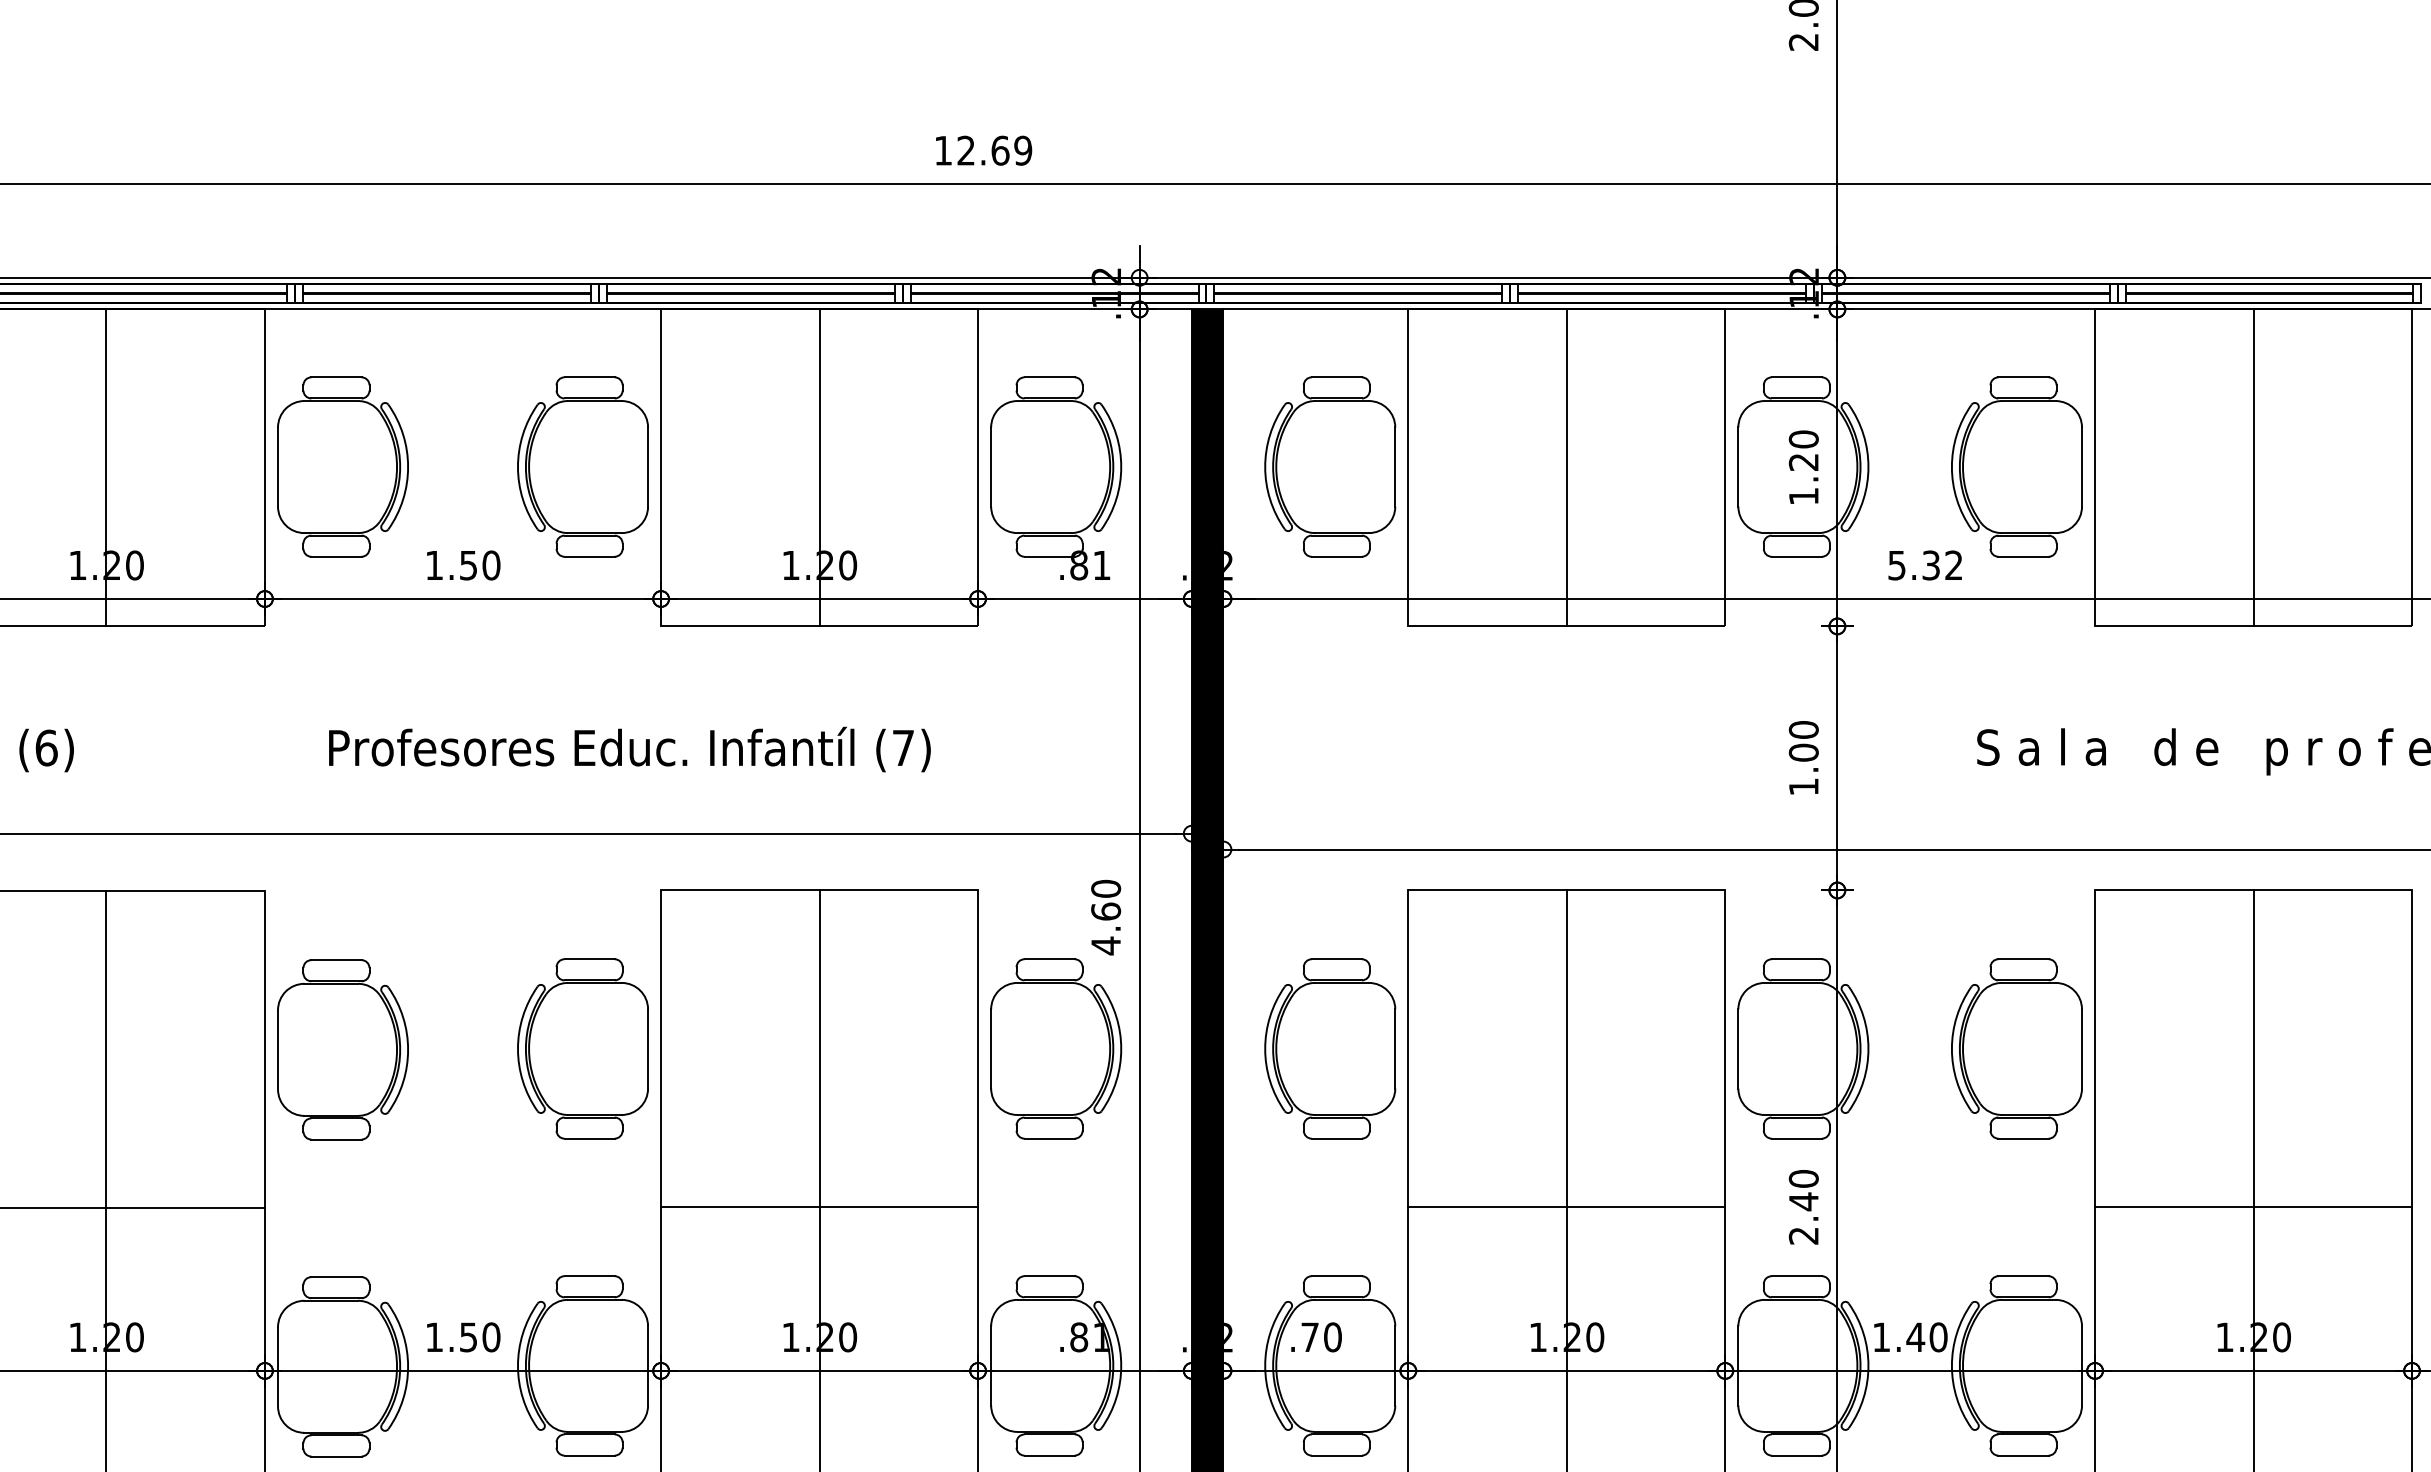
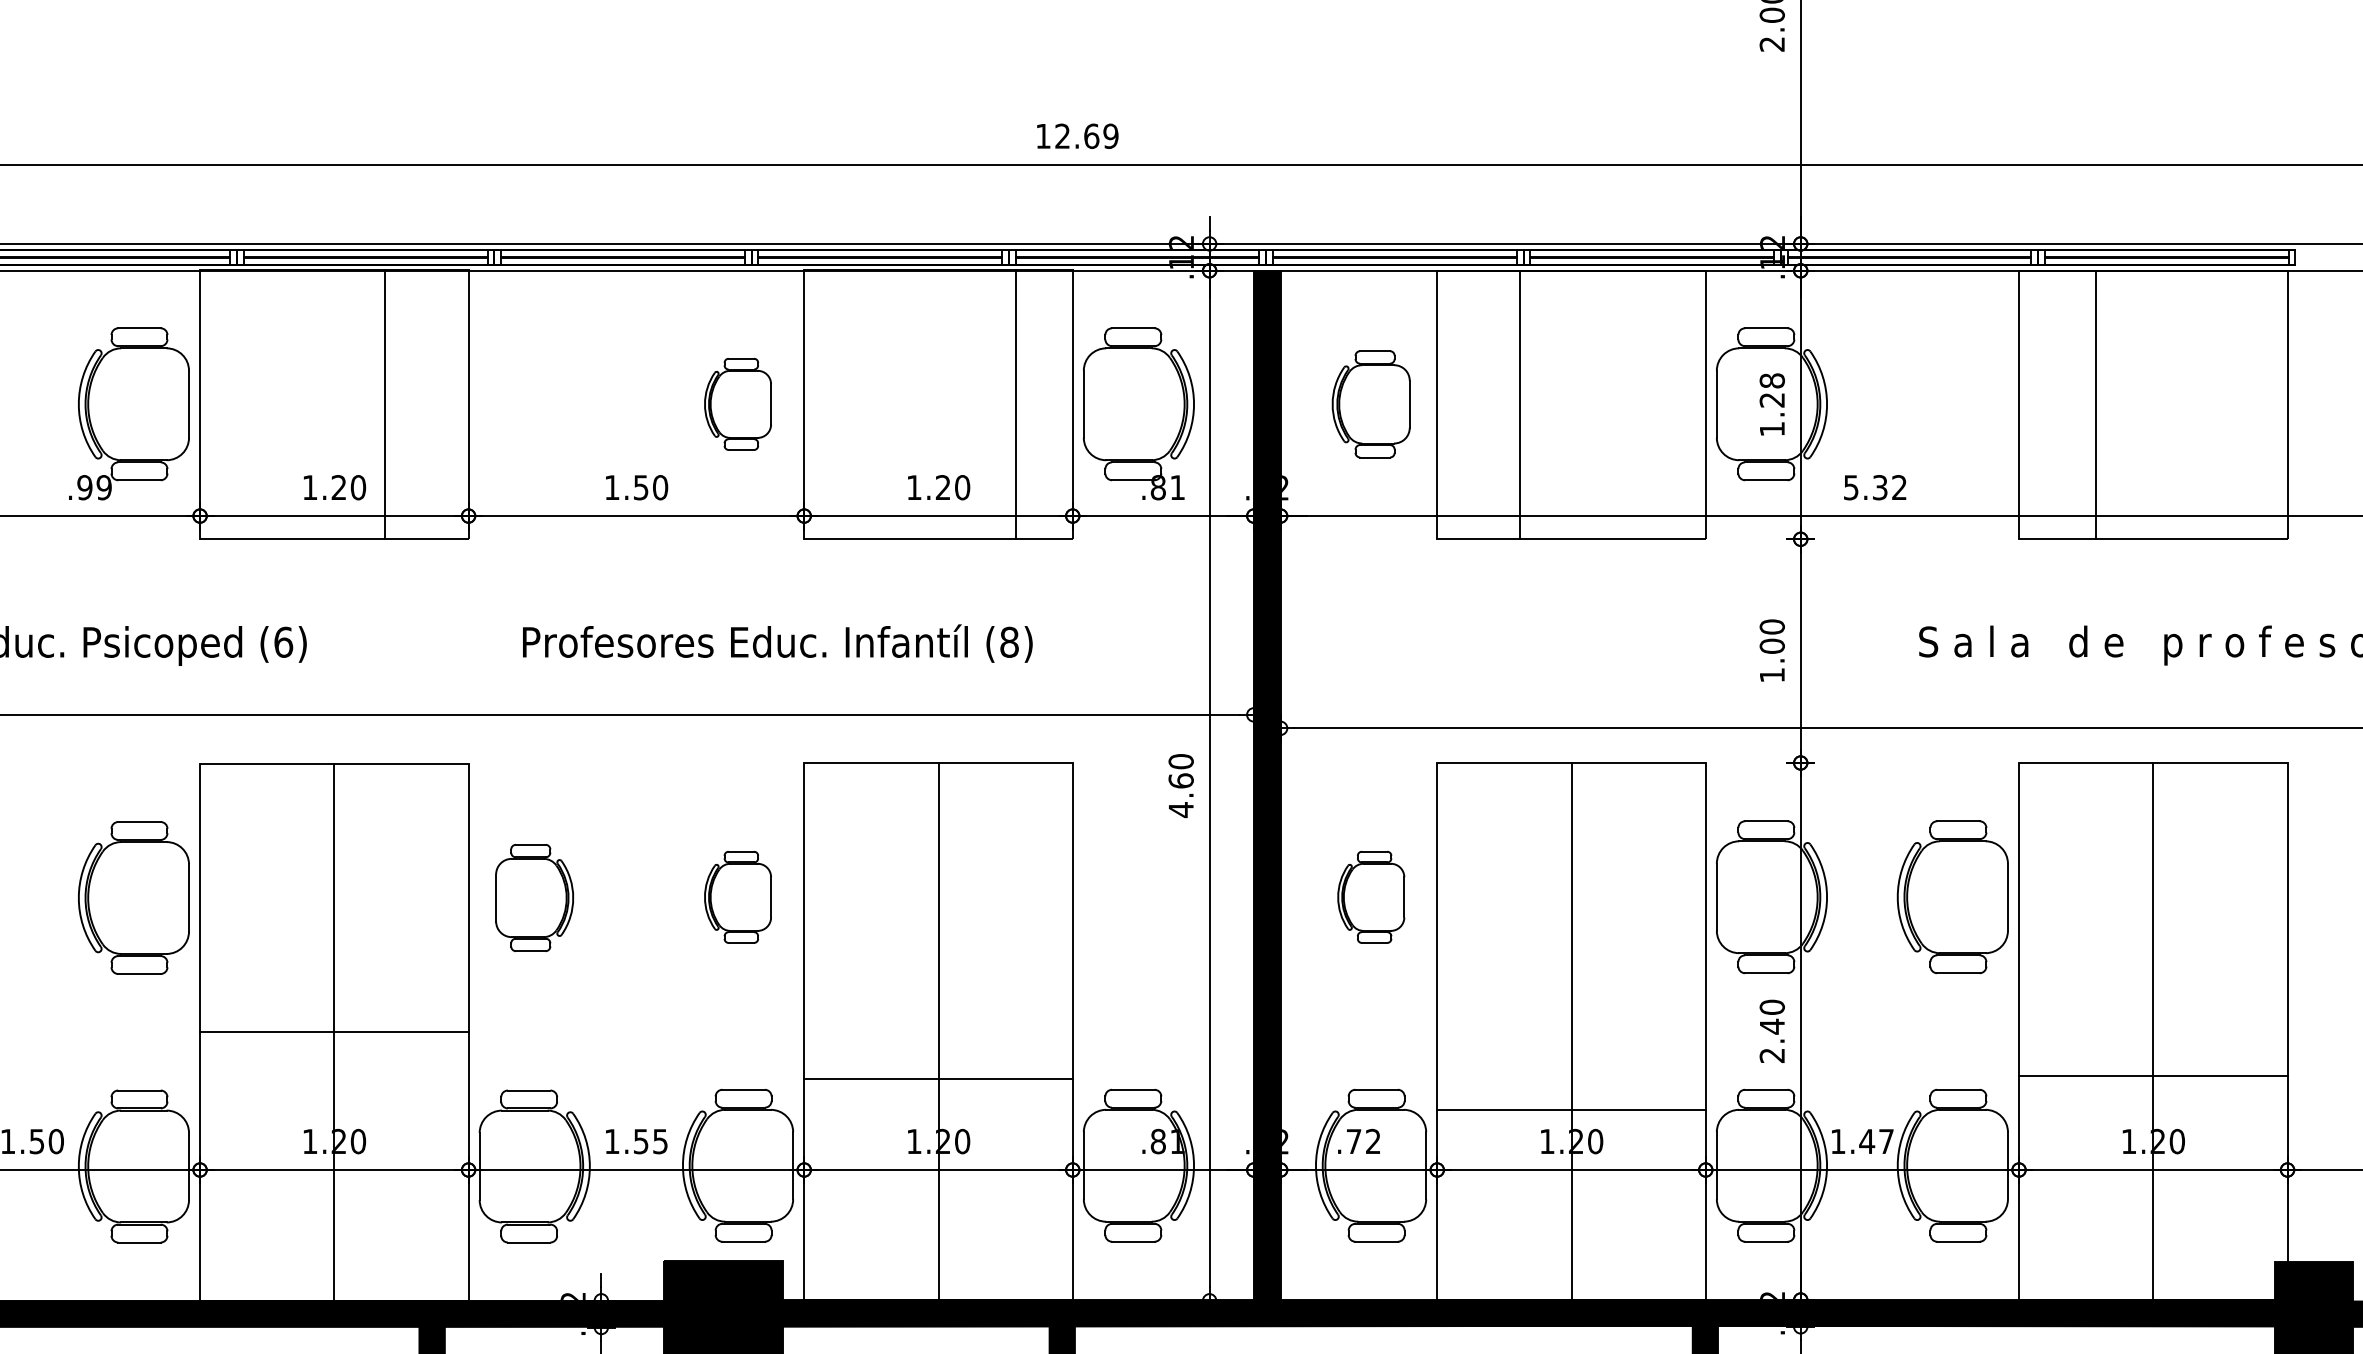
text: (1804, 438) -> (1772, 380), 1.20 -> 1.28
line: (106, 467) -> (385, 404), moved
part: (342, 467) -> (534, 404), removed
part: (582, 467) -> (737, 404), size x0.6
line: (819, 467) -> (1015, 404), moved
part: (1330, 467) -> (1371, 404), size x0.7
line: (1566, 467) -> (1519, 404), moved
part: (2016, 467) -> (1952, 404), removed
line: (2253, 467) -> (2096, 404), moved
text: (903, 747) -> (1009, 641), (7) -> (8)
part: (342, 1049) -> (534, 897), size x0.7
part: (582, 1049) -> (737, 897), size x0.6
part: (1055, 1049) -> (1138, 897), removed
part: (1330, 1049) -> (1371, 897), size x0.6
line: (819, 1207) -> (938, 1078), moved
line: (1566, 1207) -> (1571, 1109), moved
line: (2253, 1207) -> (2153, 1075), moved
text: (491, 1337) -> (660, 1141), 1.50 -> 1.55
text: (1331, 1337) -> (1372, 1141), .70 -> .72
text: (1938, 1337) -> (1886, 1141), 1.40 -> 1.47

